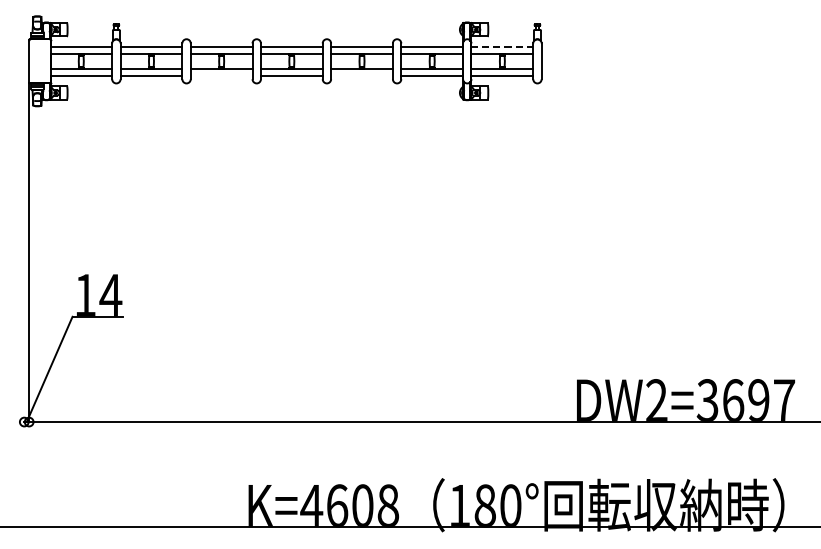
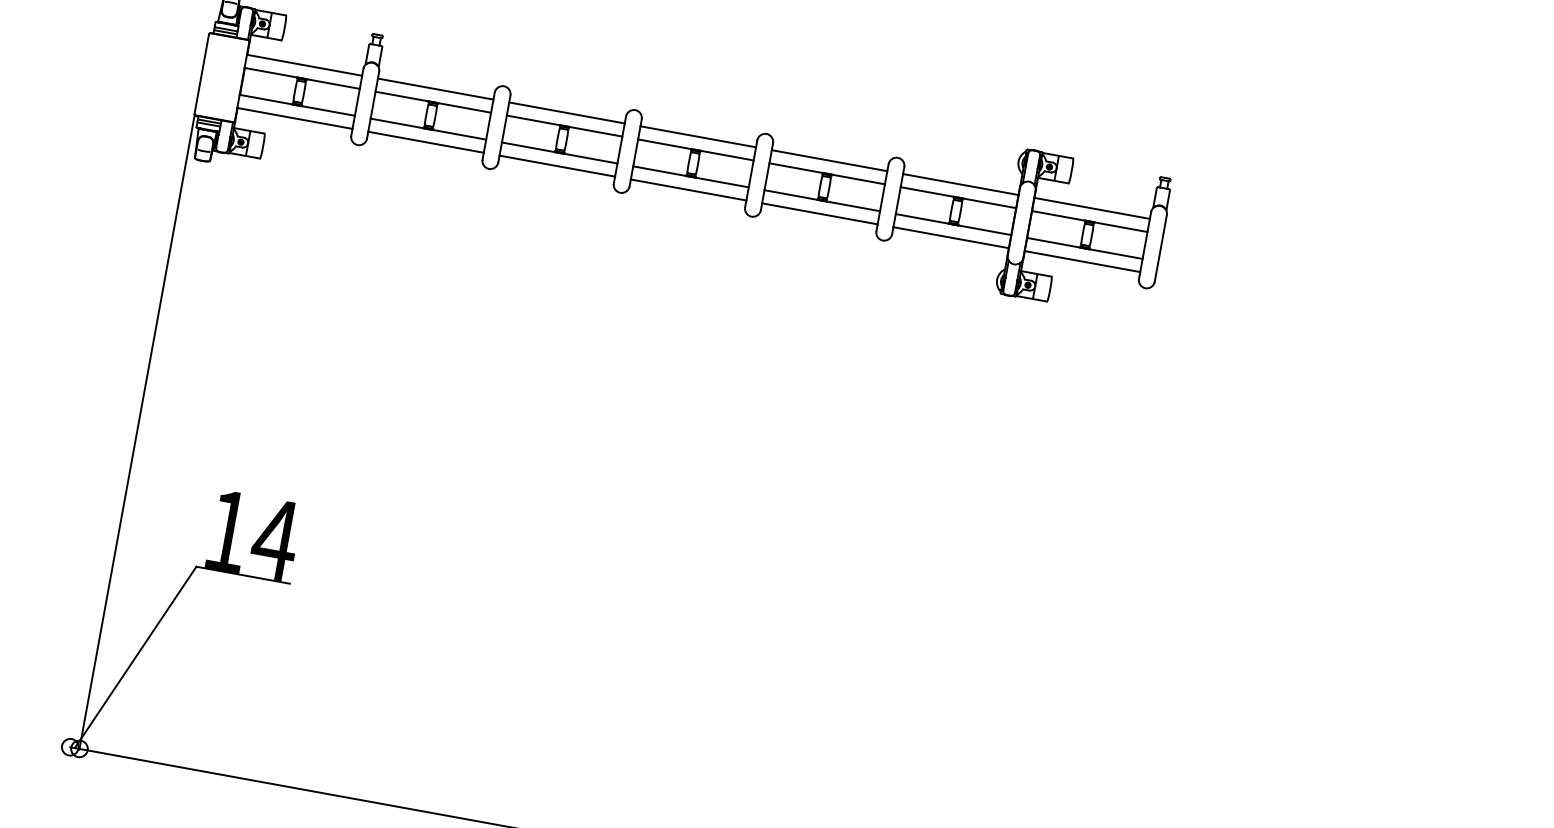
line: (502, 47) -> (1092, 209), dashed -> solid
line: (221, 75) -> (557, 165), added
line: (361, 75) -> (818, 213), added

